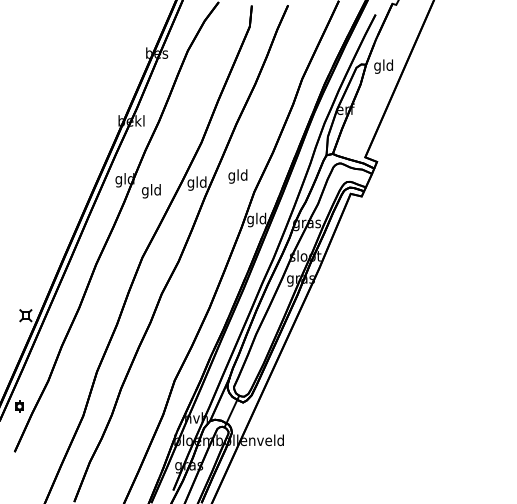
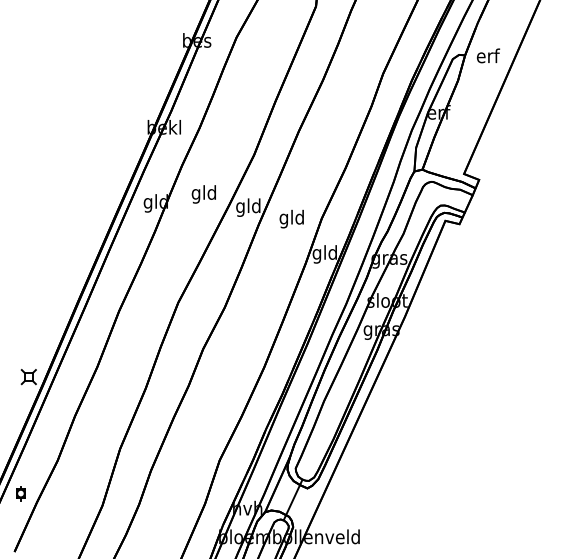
text: (383, 66) -> (487, 57), gld -> erf
text: (237, 176) -> (291, 219), moved
text: (151, 191) -> (204, 194), moved

